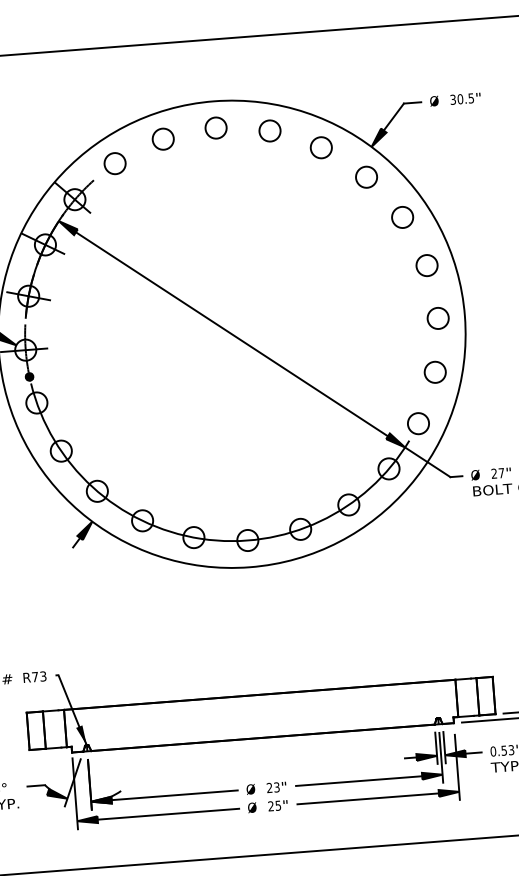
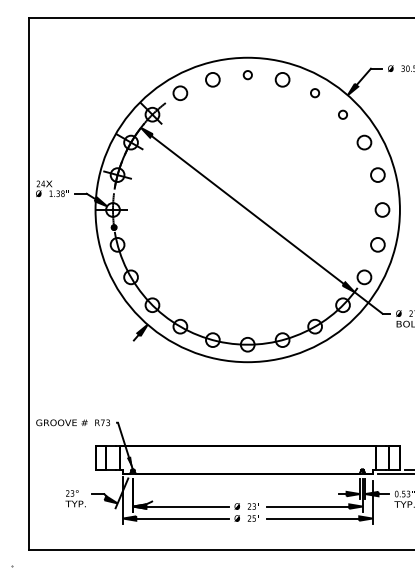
circle: (215, 126) -> (247, 74), size x0.6
circle: (320, 146) -> (314, 92), size x0.6
circle: (365, 177) -> (342, 114), size x0.6

